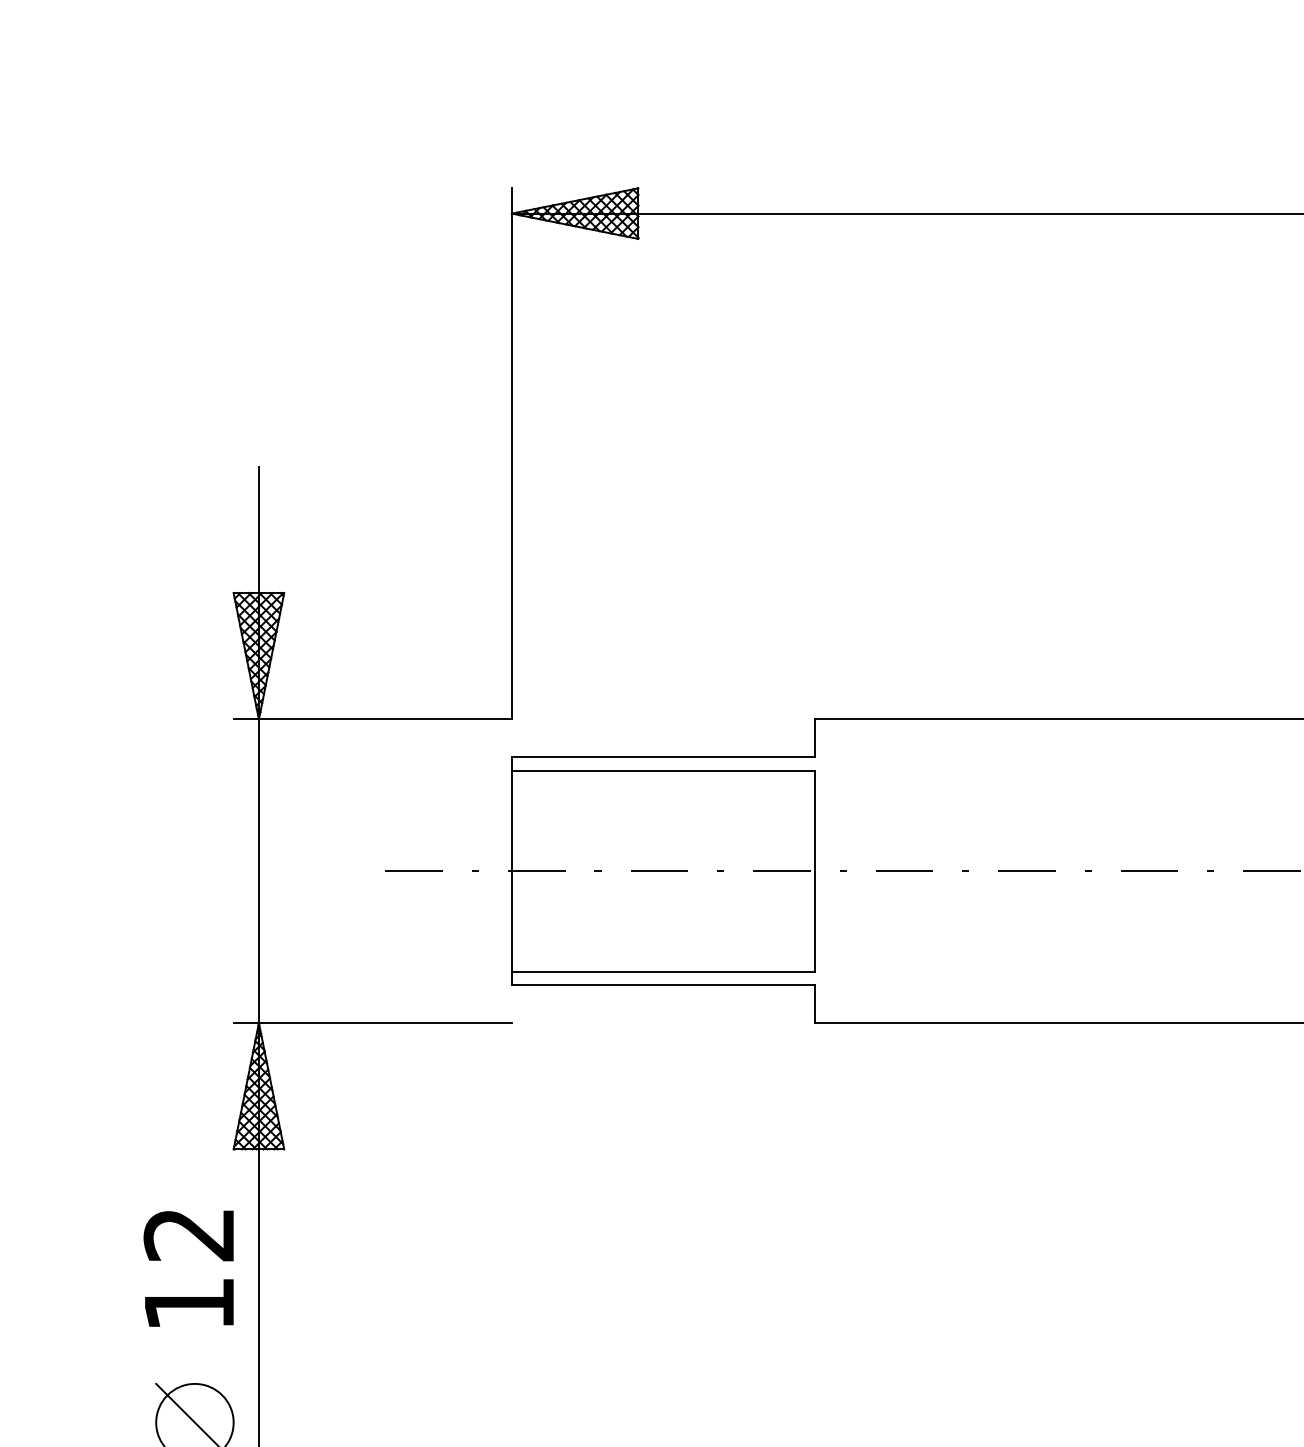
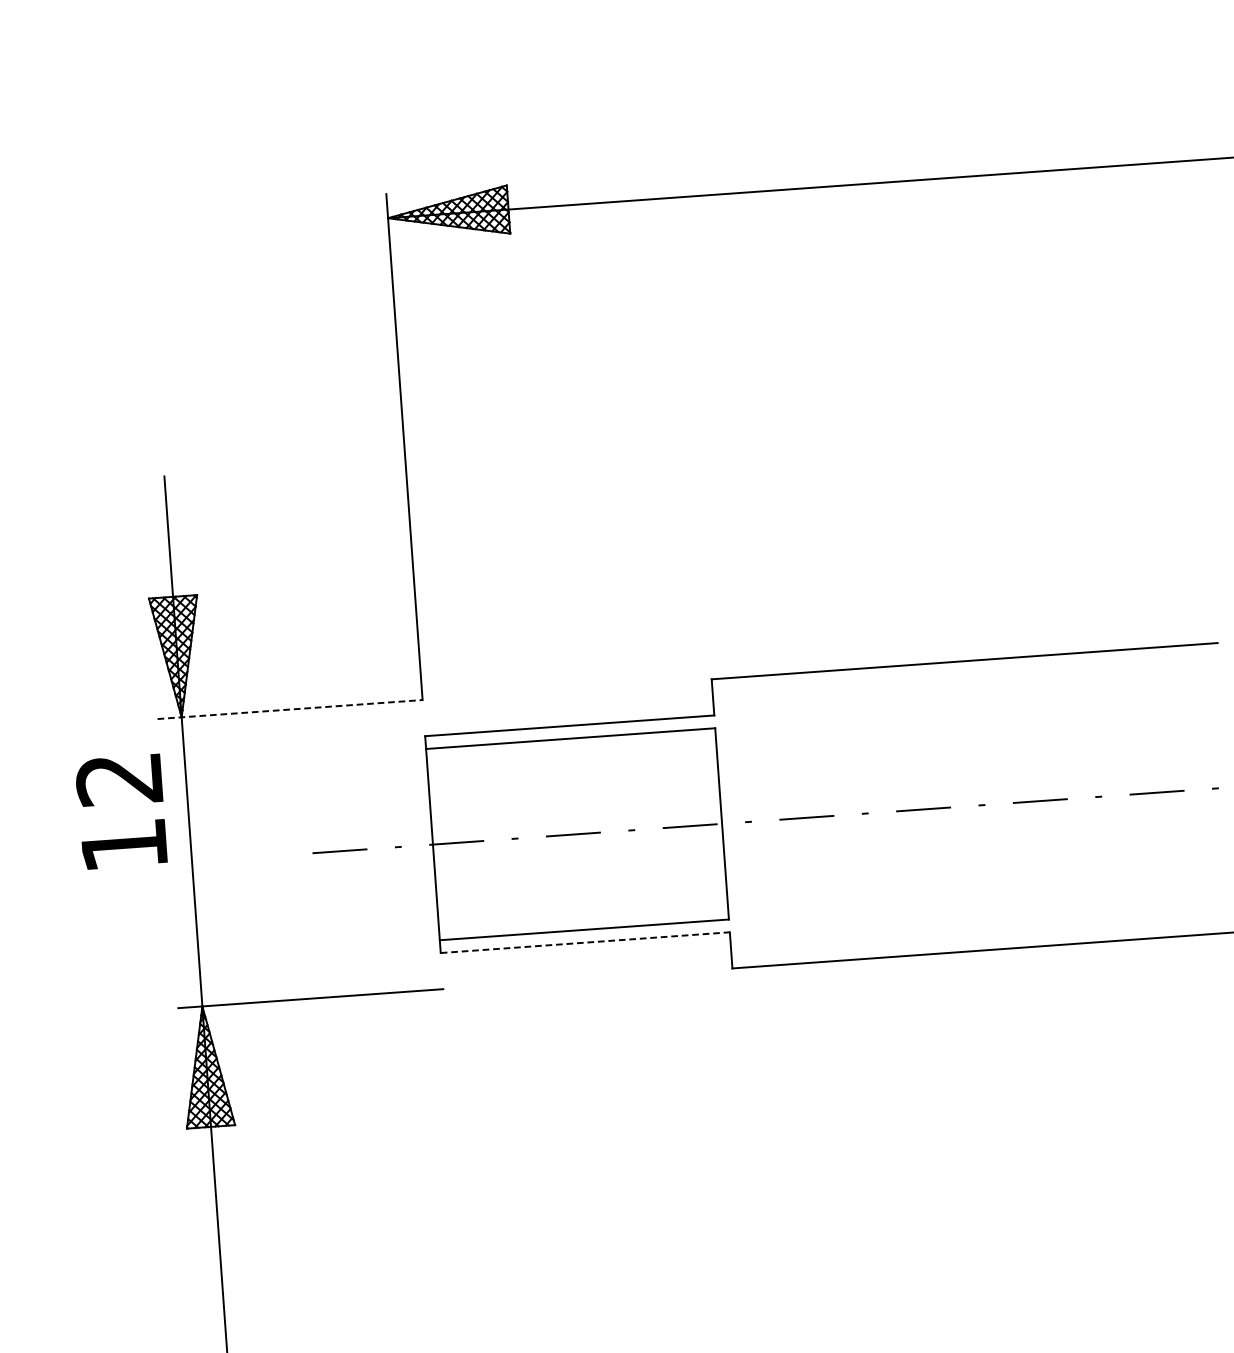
line: (373, 719) -> (290, 709), solid -> dashed
line: (663, 985) -> (585, 943), solid -> dashed
text: (188, 1268) -> (120, 811), moved

